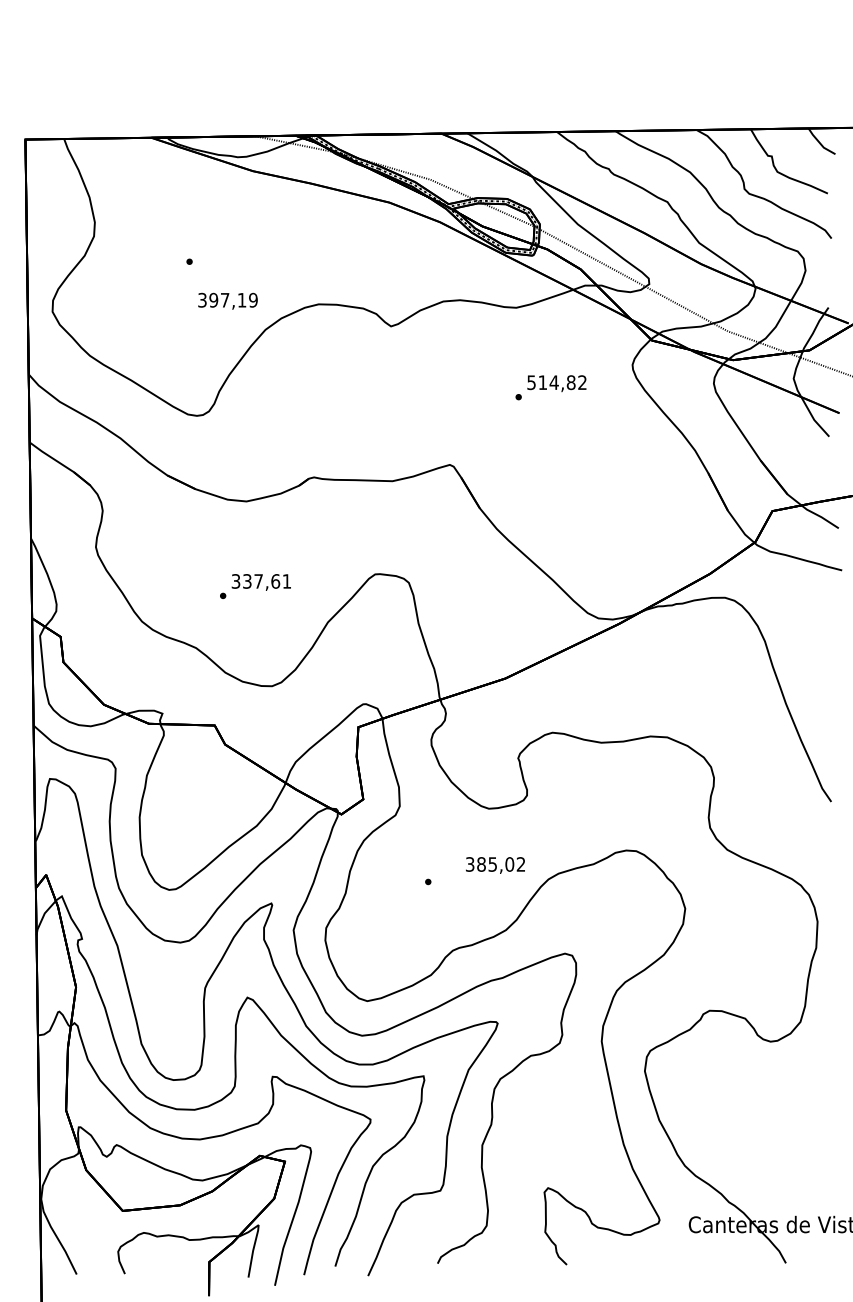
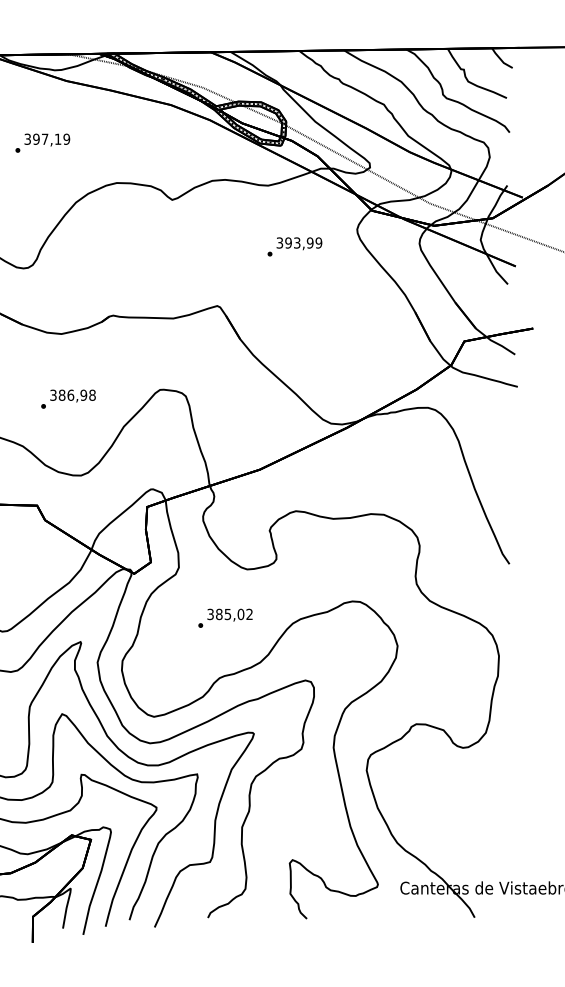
text: (227, 300) -> (46, 139), moved
text: (556, 382) -> (298, 242), 514,82 -> 393,99
text: (267, 581) -> (77, 395), 337,61 -> 386,98
text: (495, 865) -> (230, 615), moved

